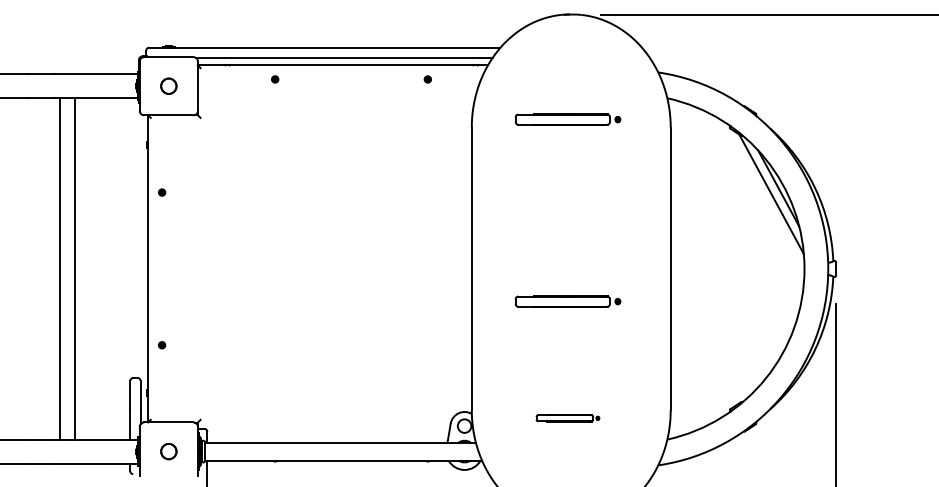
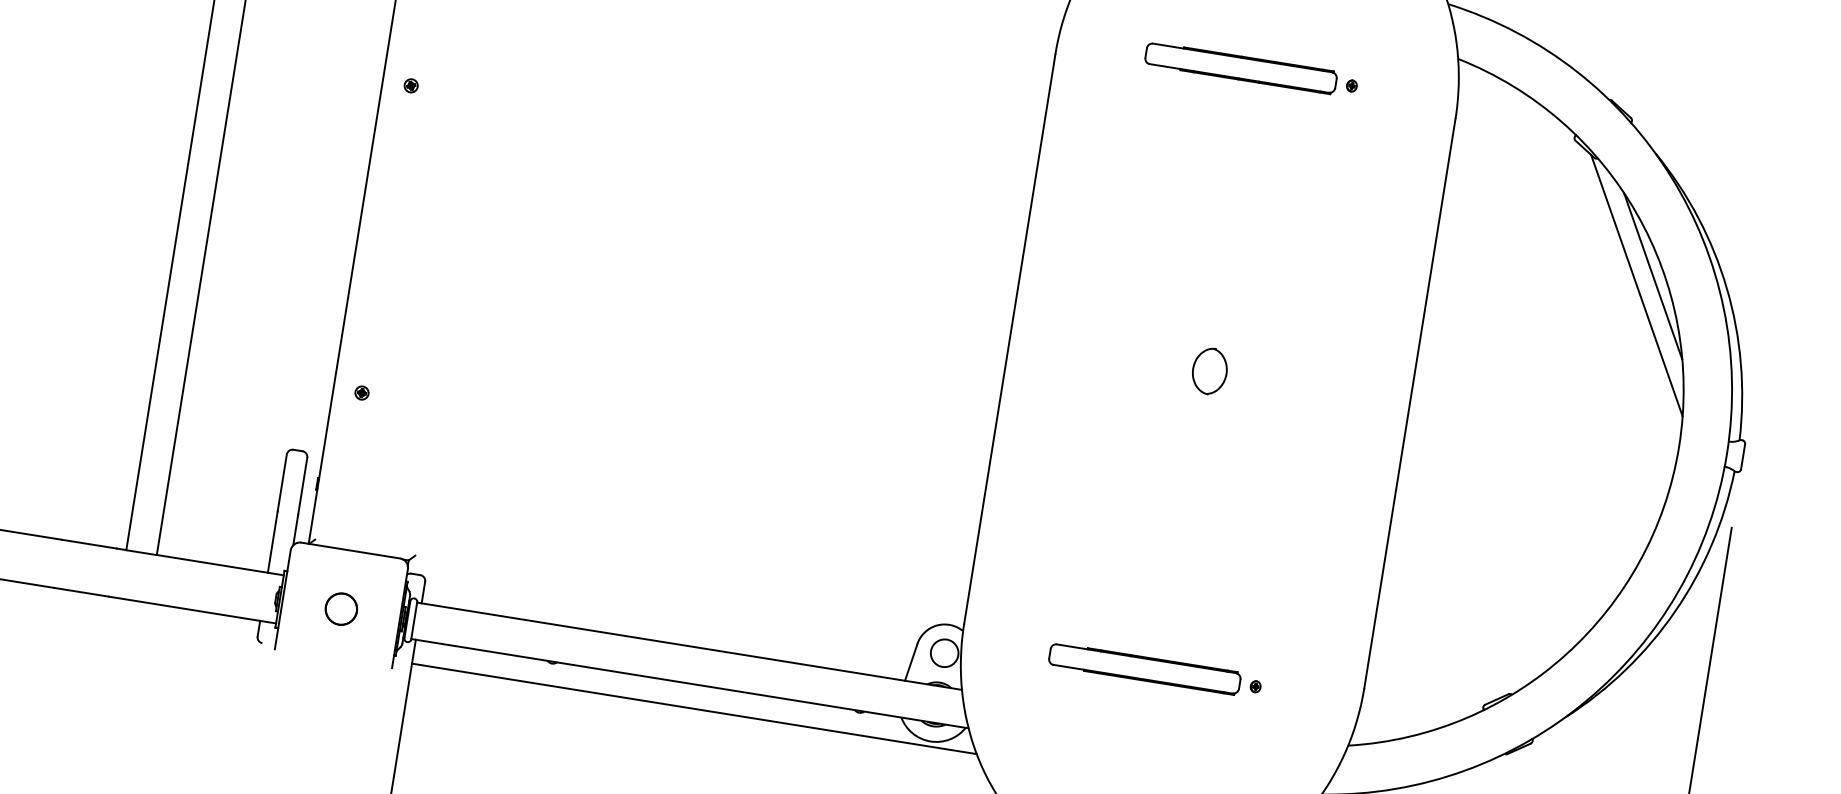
part: (571, 268) -> (1210, 370), added
part: (567, 301) -> (1191, 435), removed
part: (567, 418) -> (1154, 671), size x1.67
line: (347, 472) -> (694, 708), added

